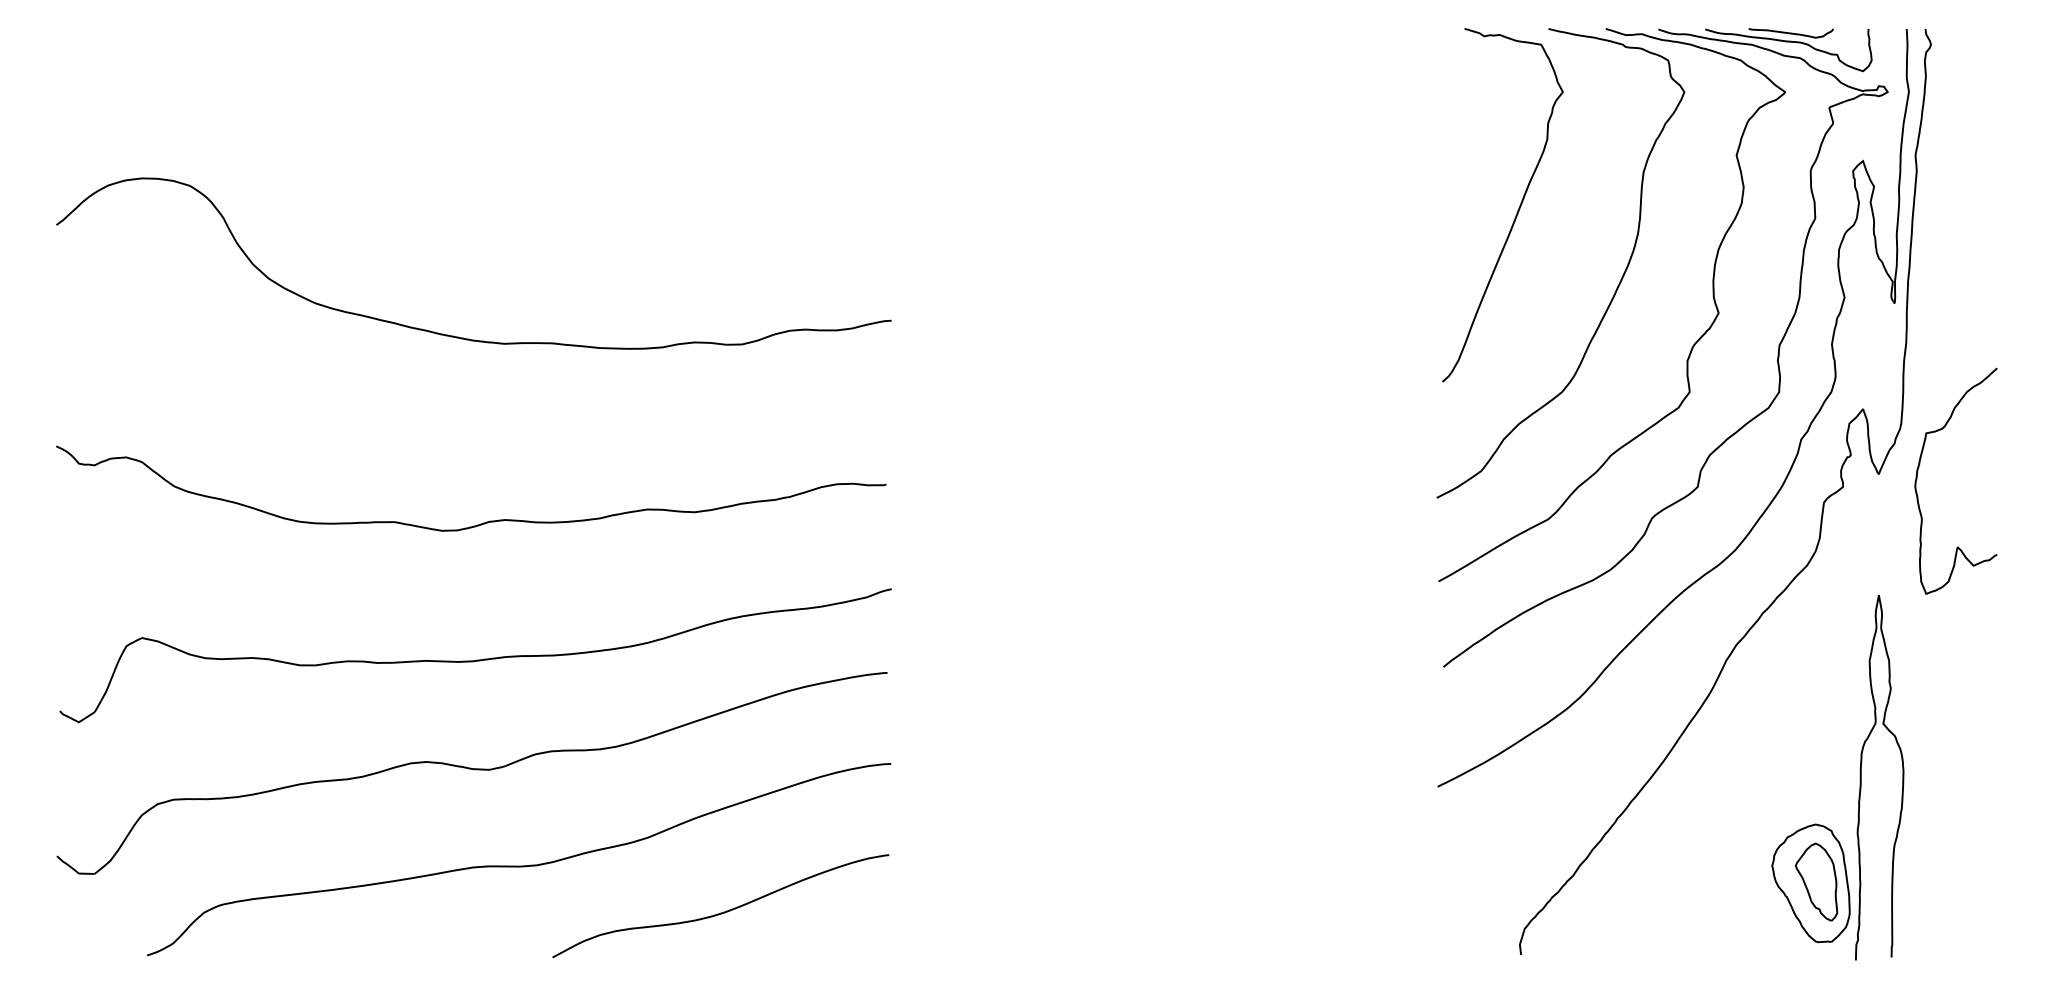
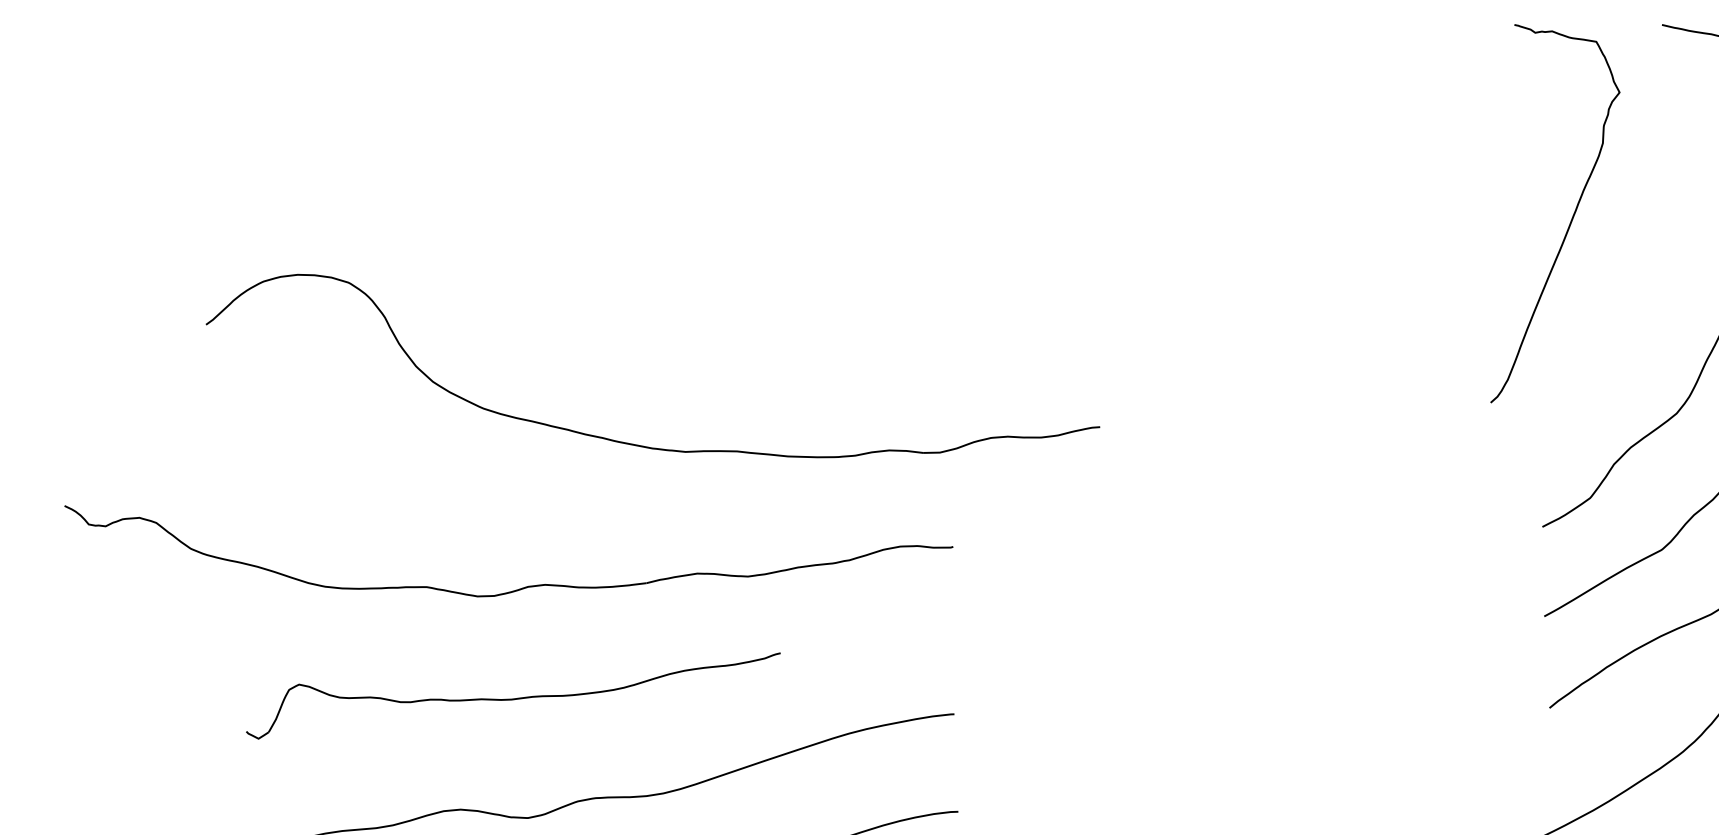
curve: (1517, 210) -> (1571, 219), moved
part: (458, 336) -> (636, 444), moved
part: (483, 522) -> (521, 587), moved
part: (475, 655) -> (513, 695), size x0.6

